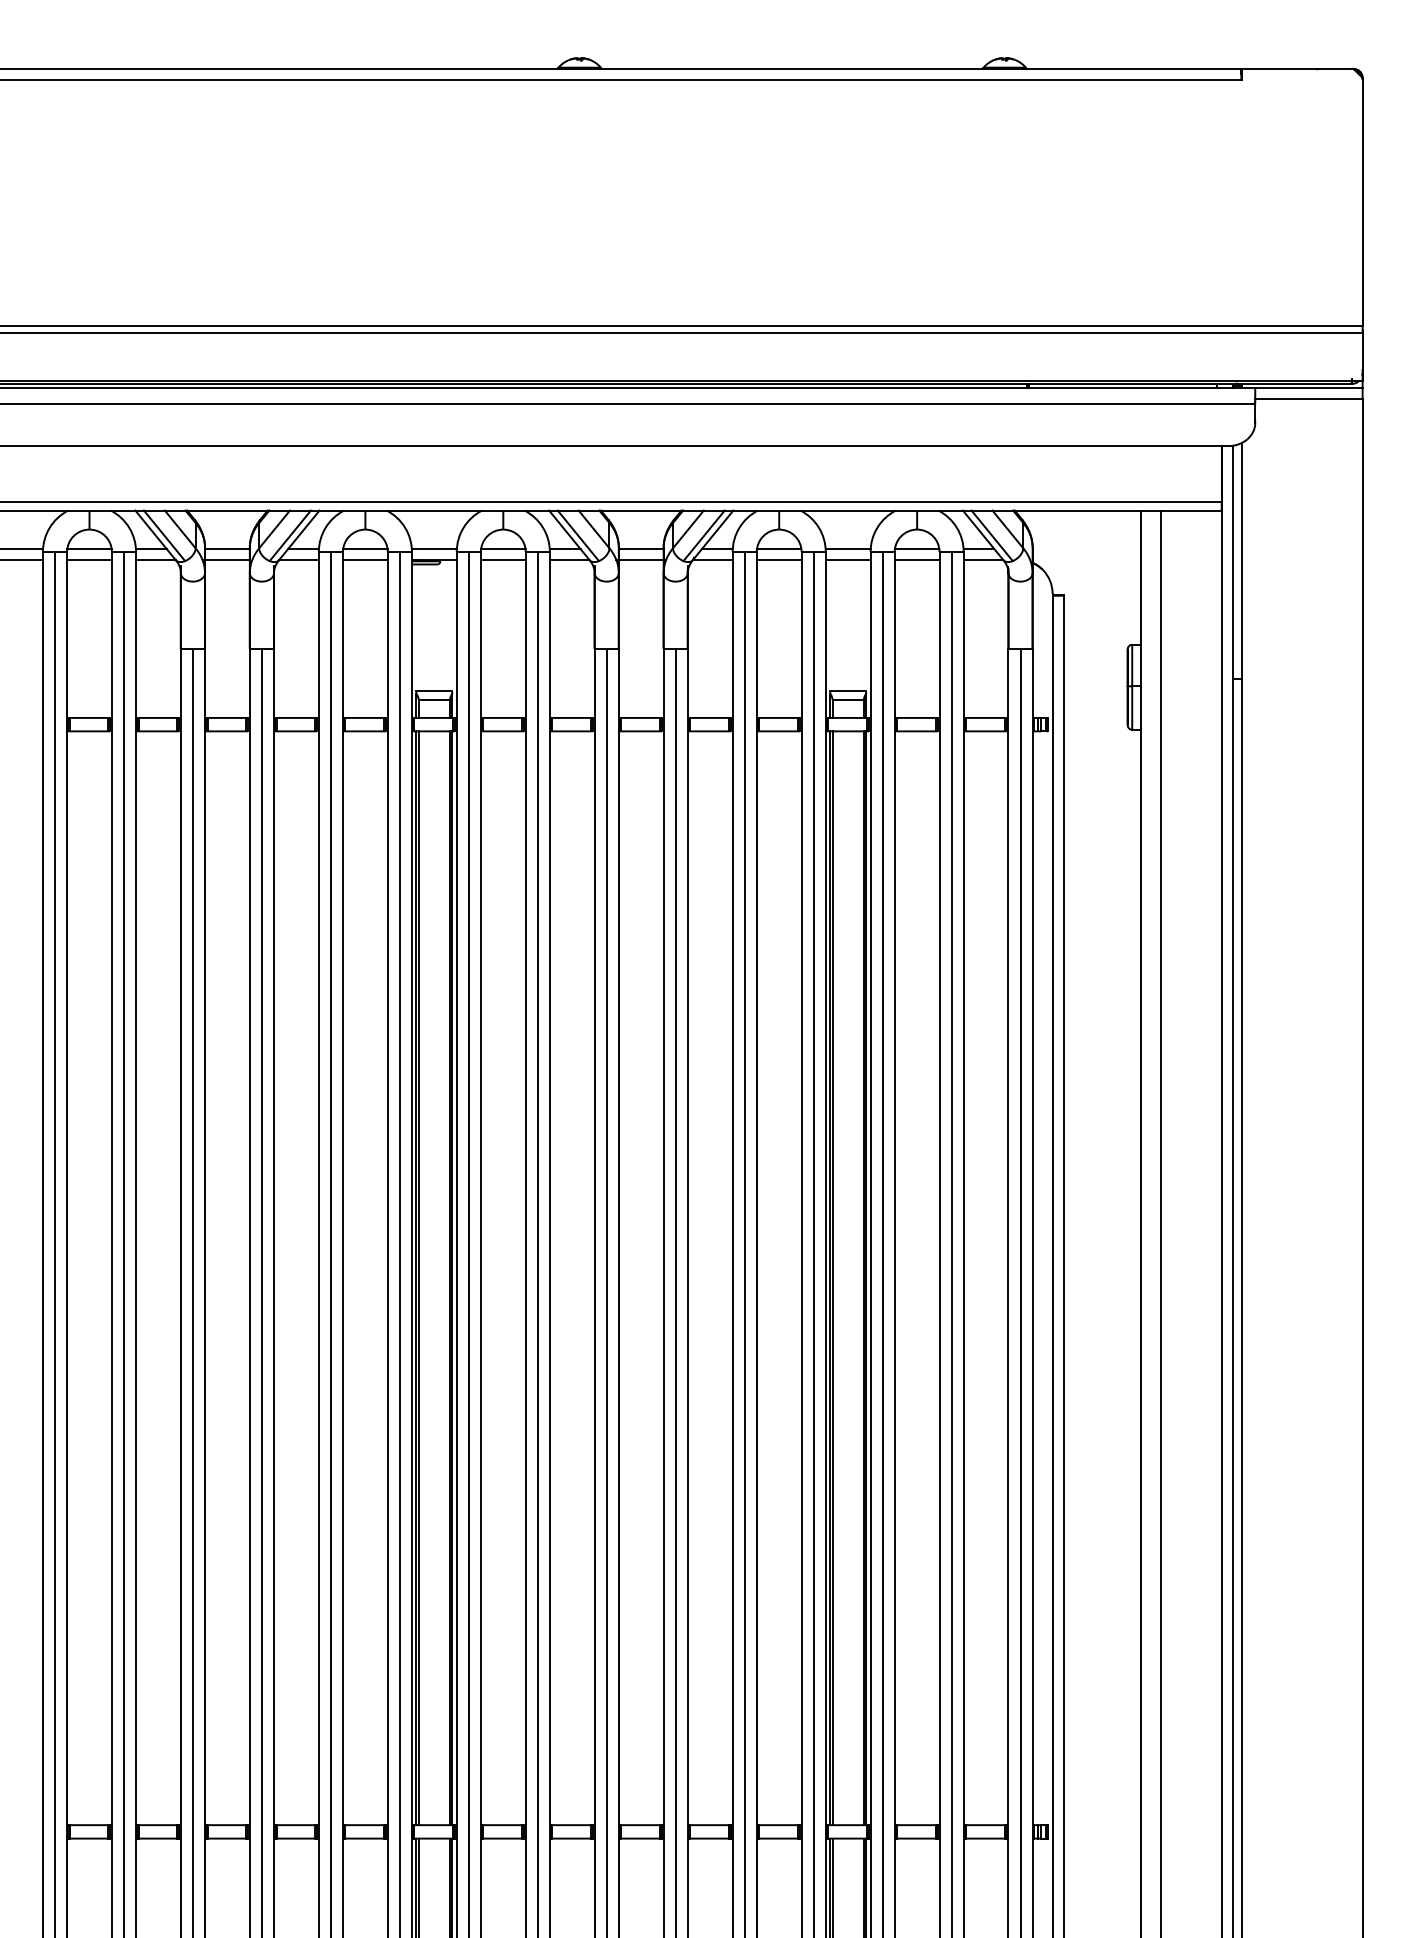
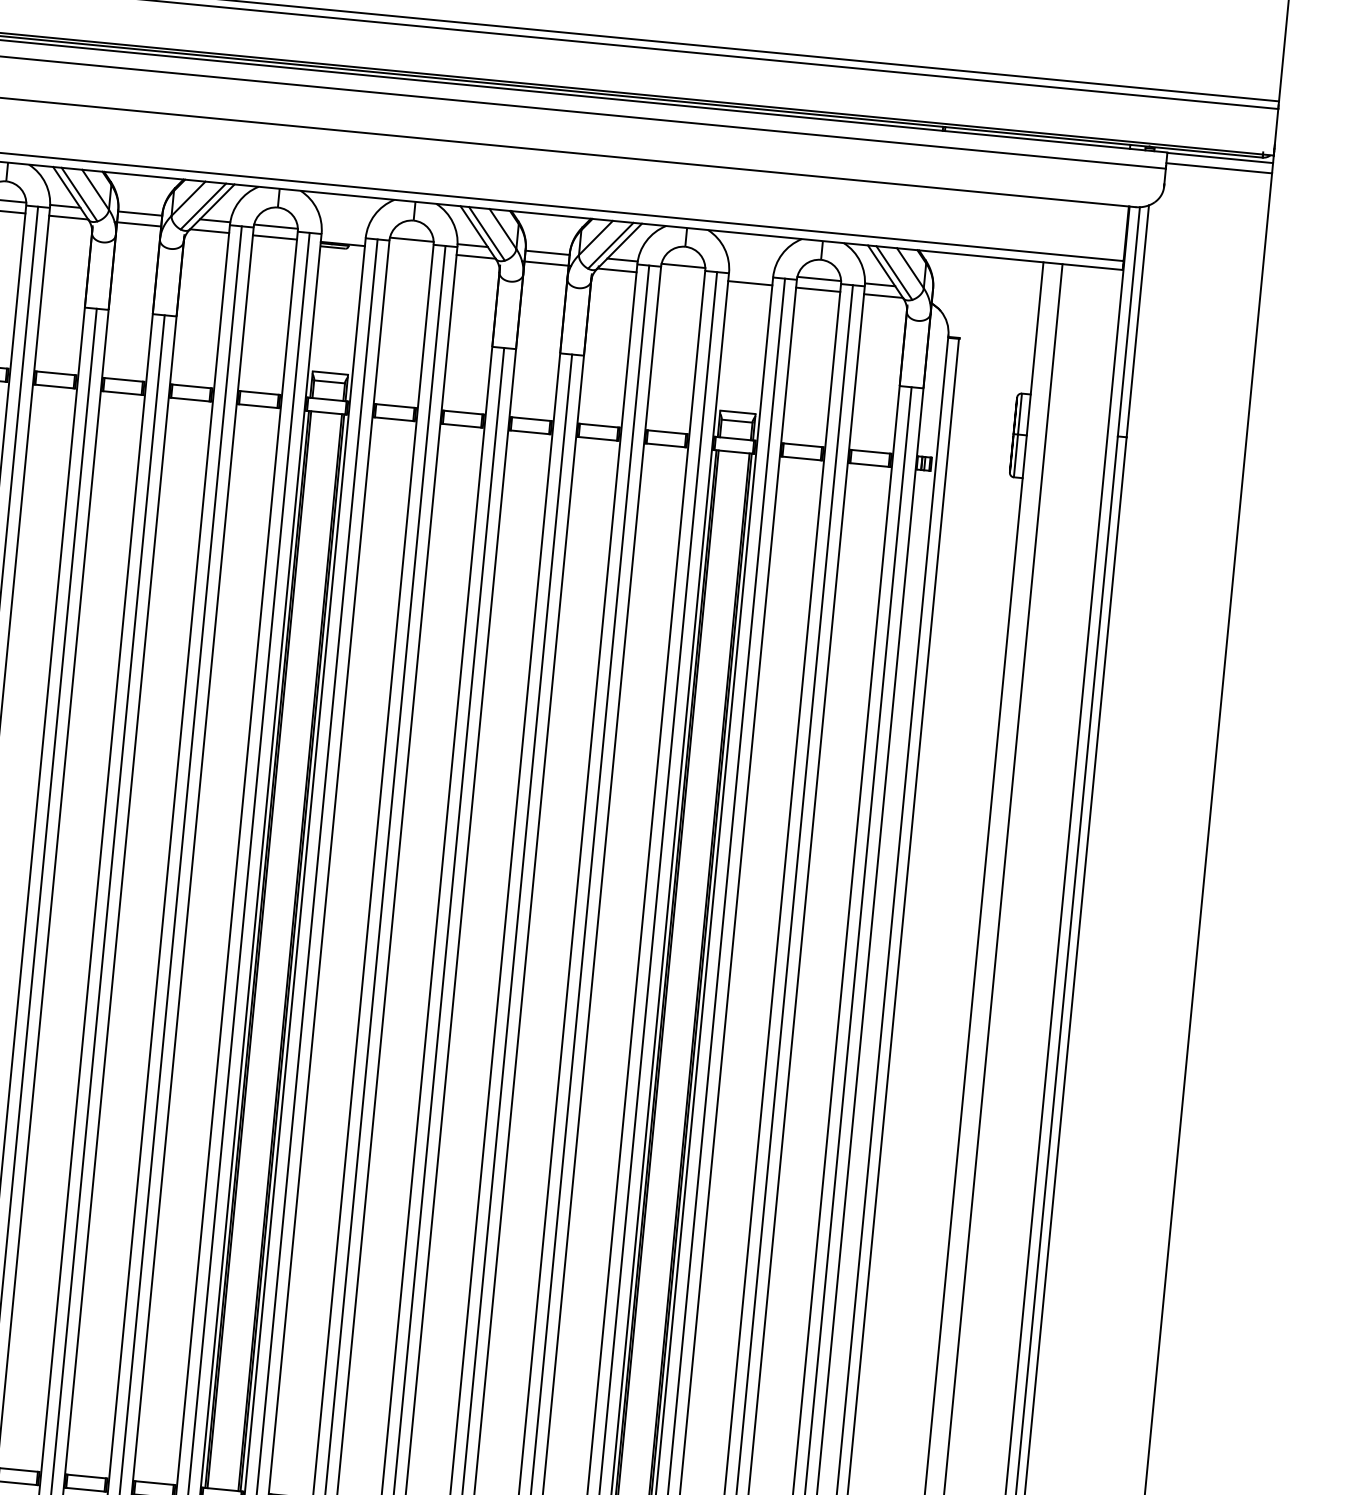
line: (433, 549) -> (343, 233), removed
line: (847, 549) -> (750, 272), removed
line: (502, 559) -> (410, 249), removed
line: (778, 559) -> (681, 276), removed

